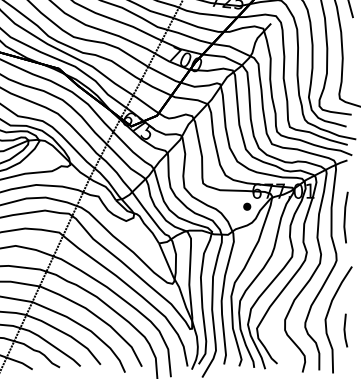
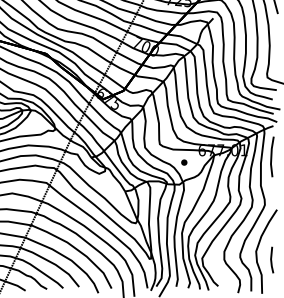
part: (247, 206) -> (184, 162), moved
line: (345, 217) -> (271, 156), moved

